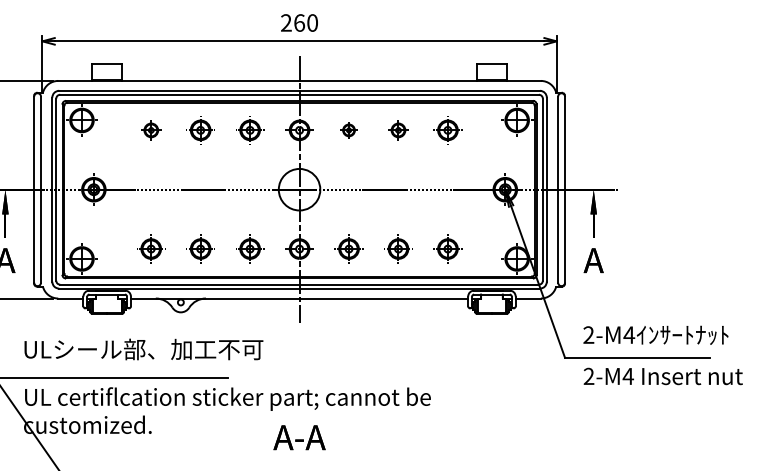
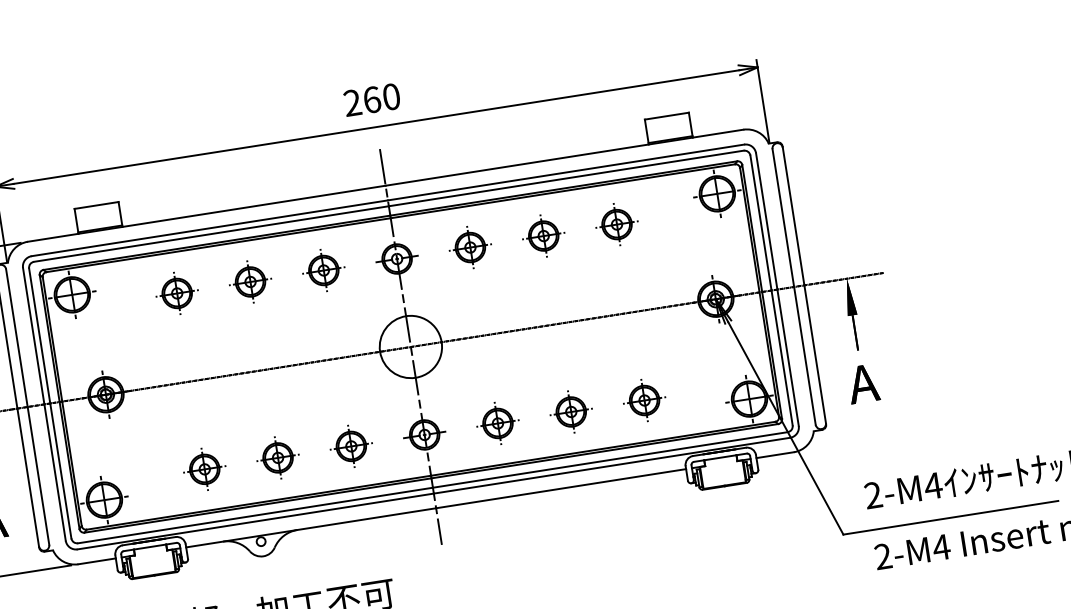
part: (151, 130) -> (177, 293), size x1.43
part: (348, 130) -> (469, 247), size x1.67
part: (398, 130) -> (543, 236), size x1.43

